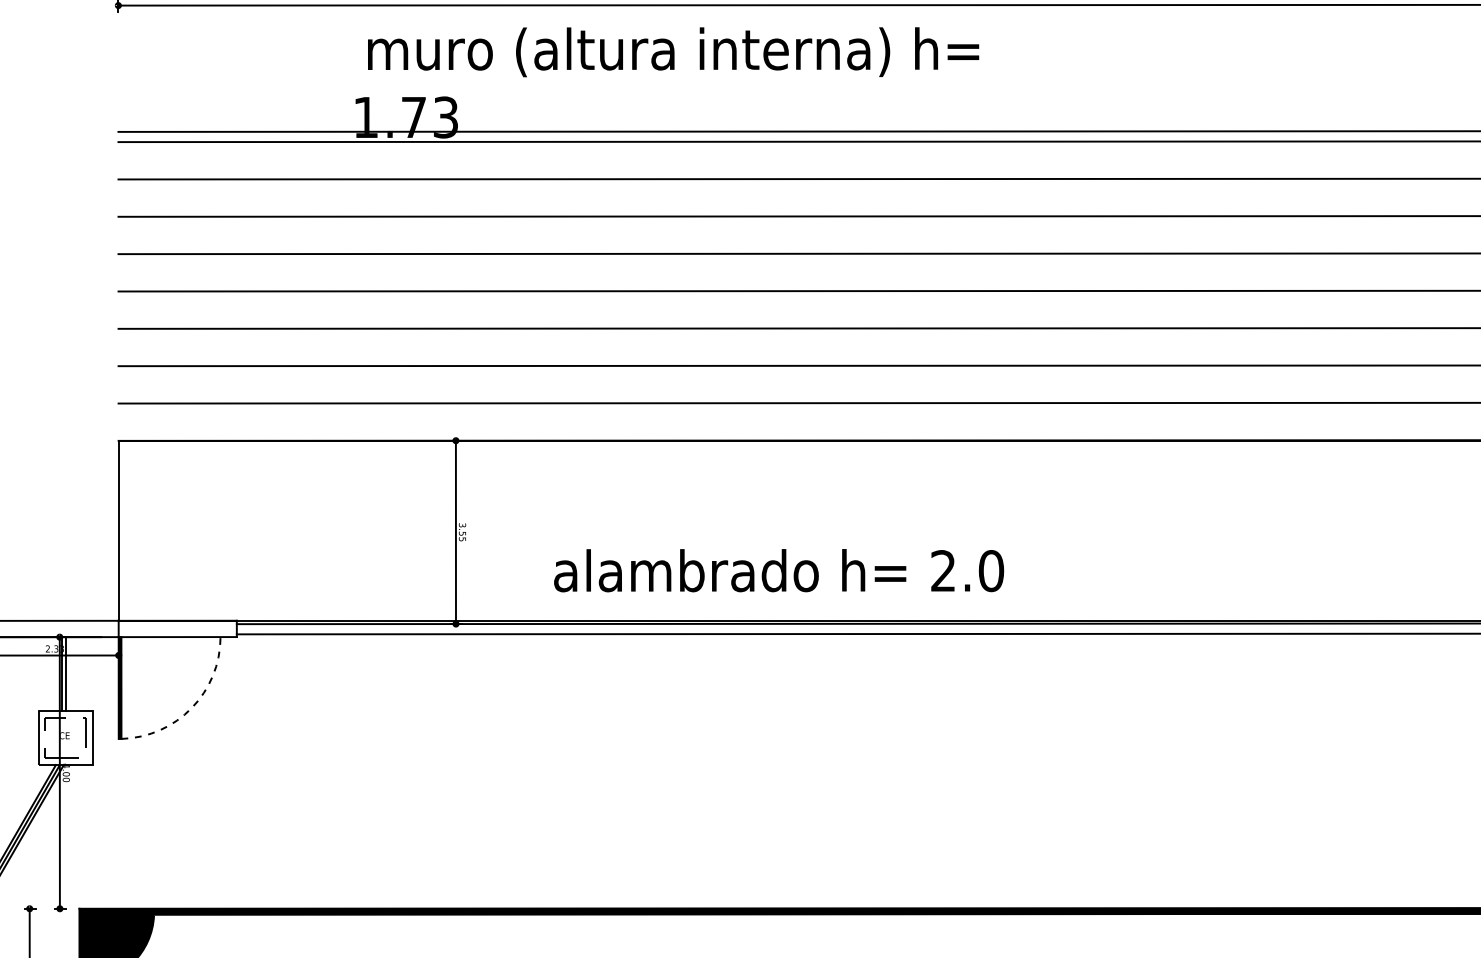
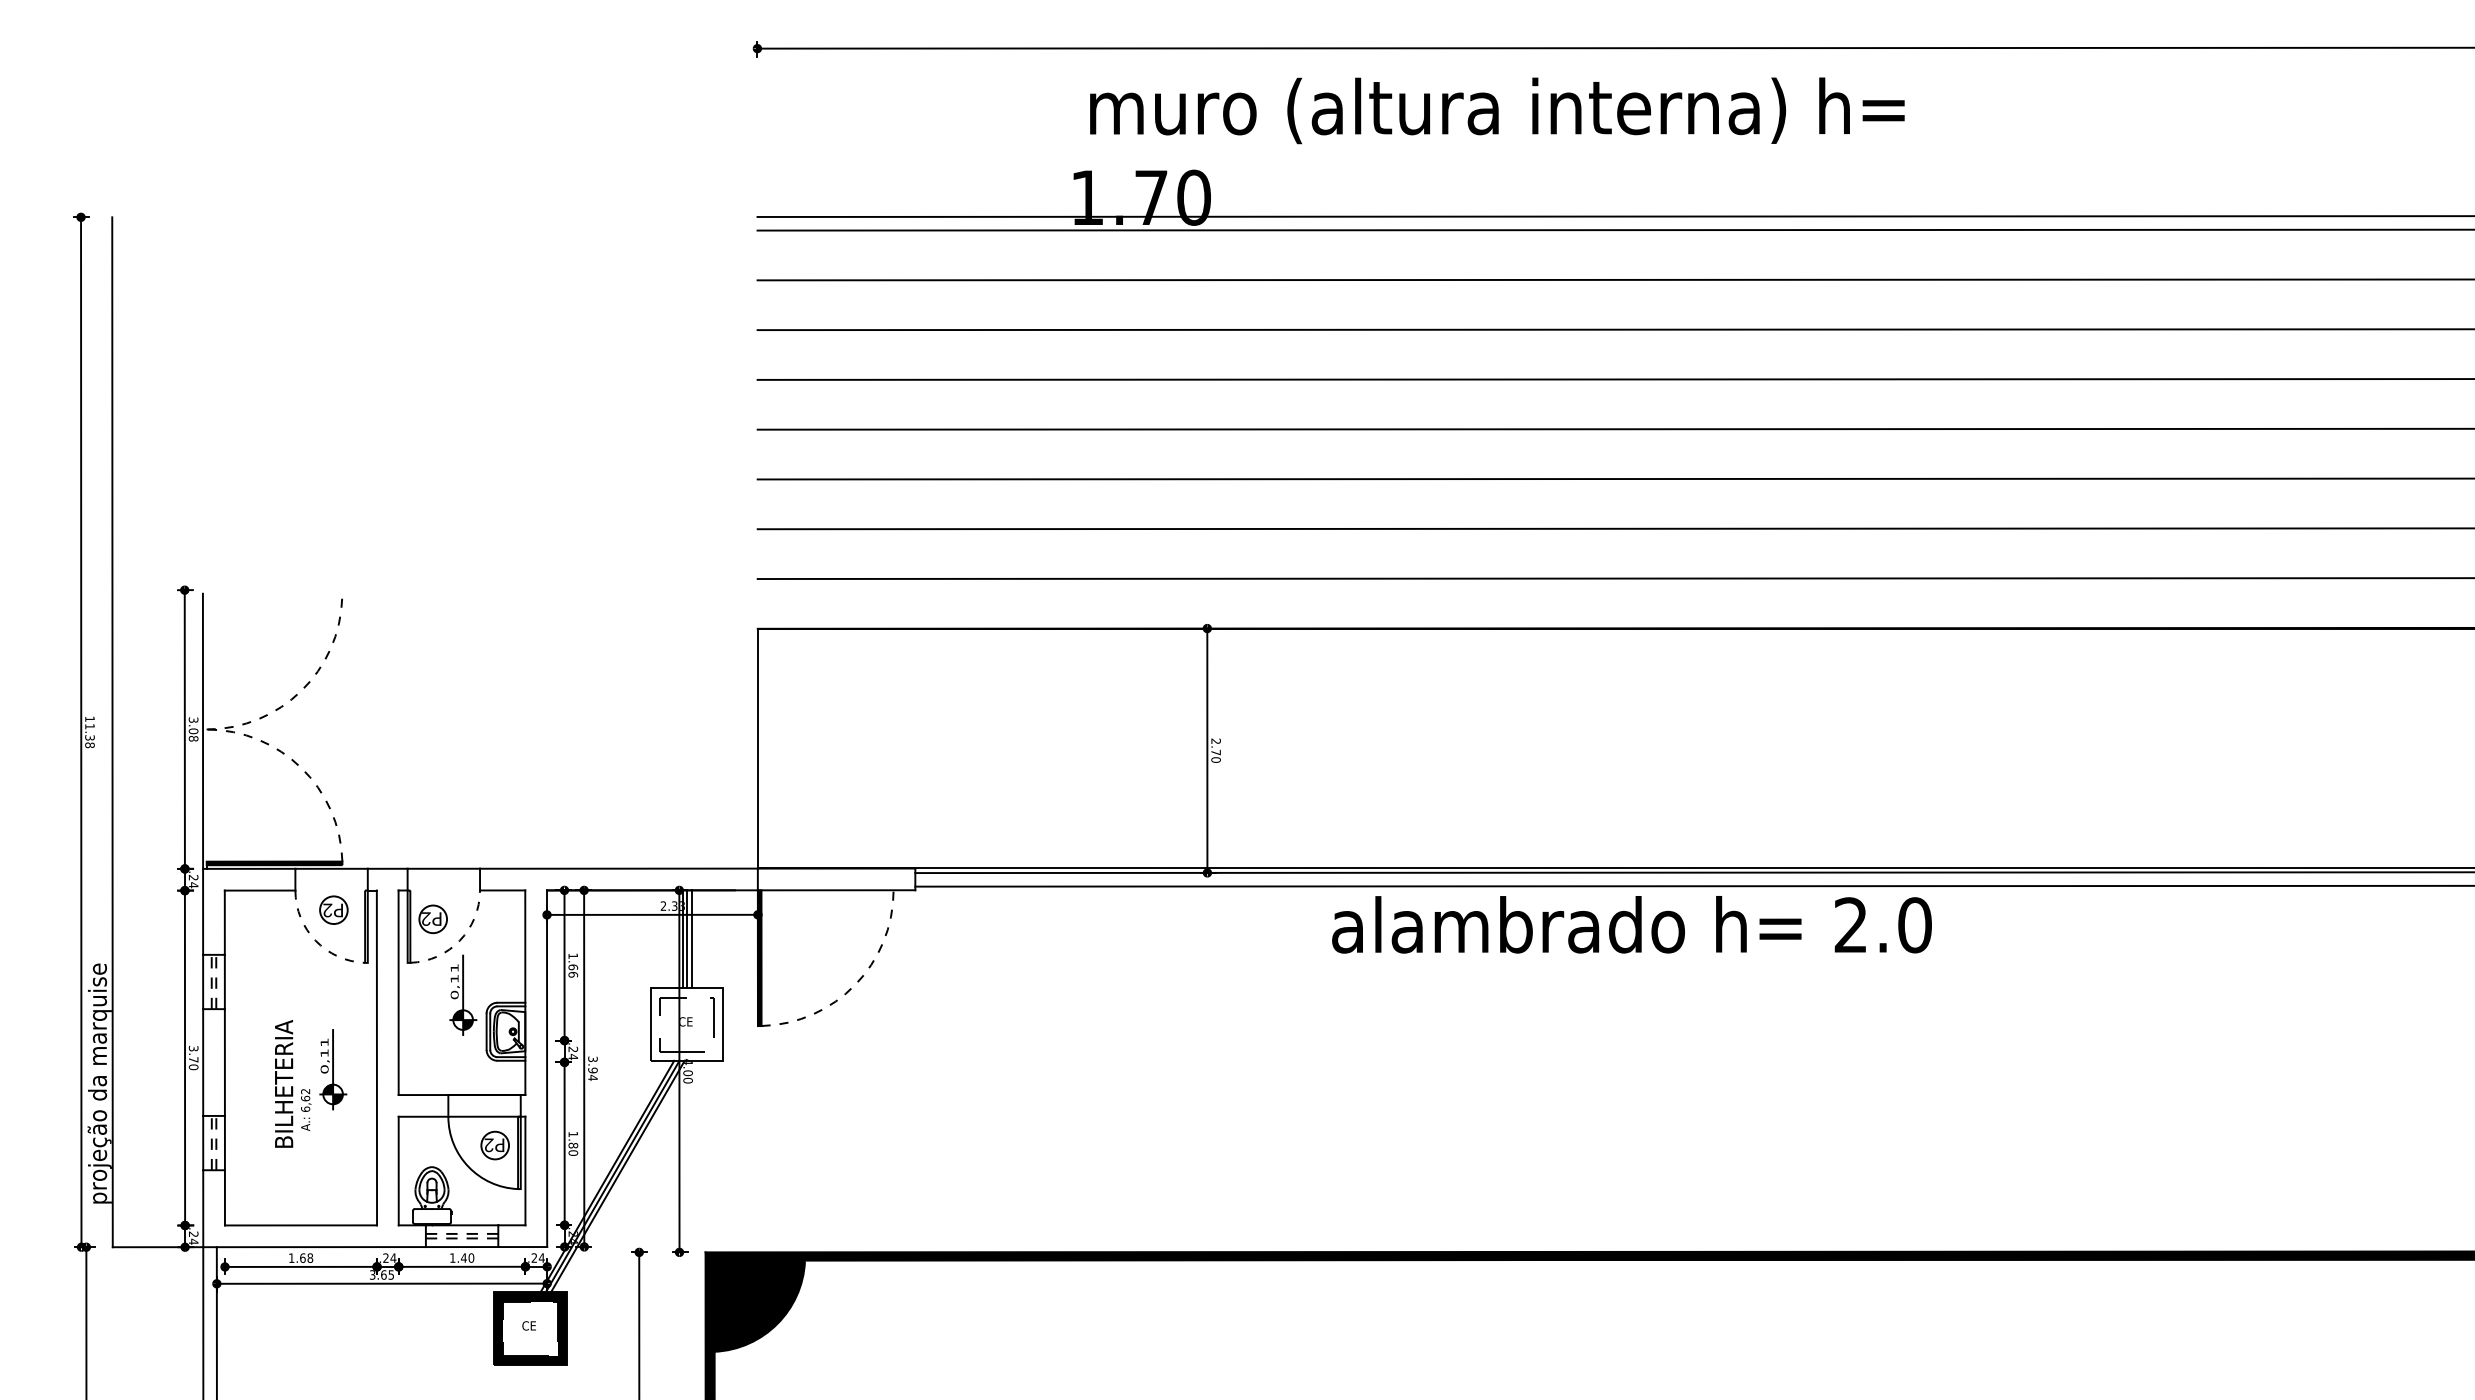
text: (445, 117) -> (1193, 197), 1.73 -> 1.70
text: (462, 532) -> (1215, 750), 3.55 -> 2.70
text: (778, 570) -> (1631, 924), moved
line: (68, 674) -> (691, 939), added

